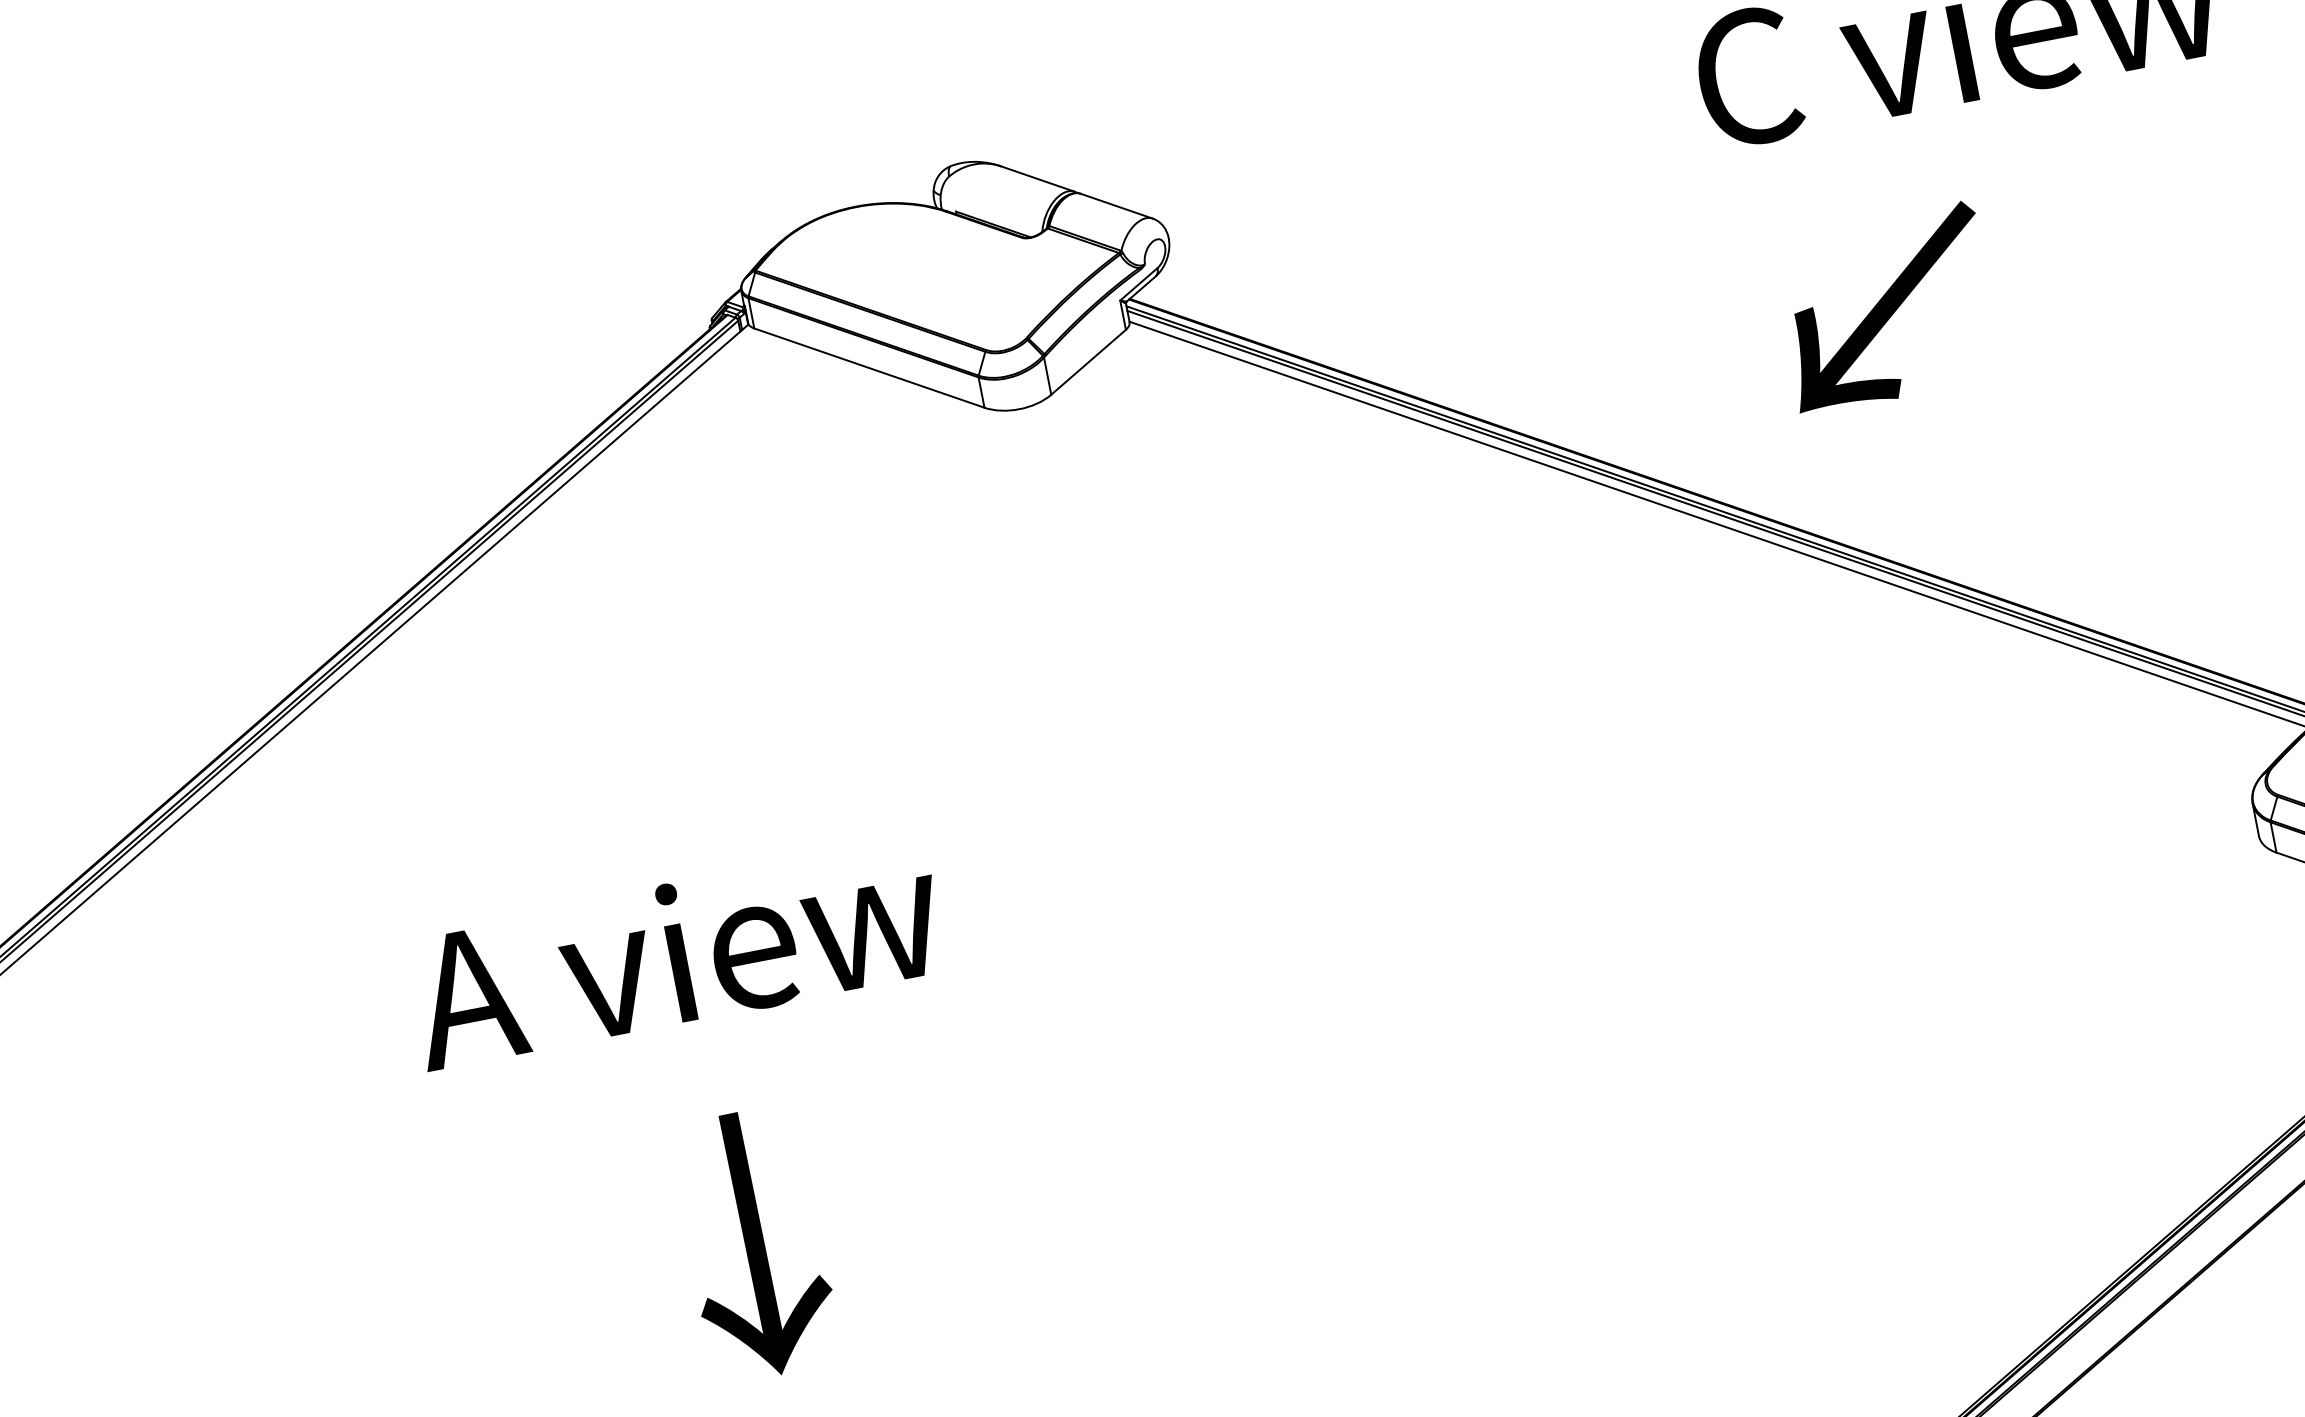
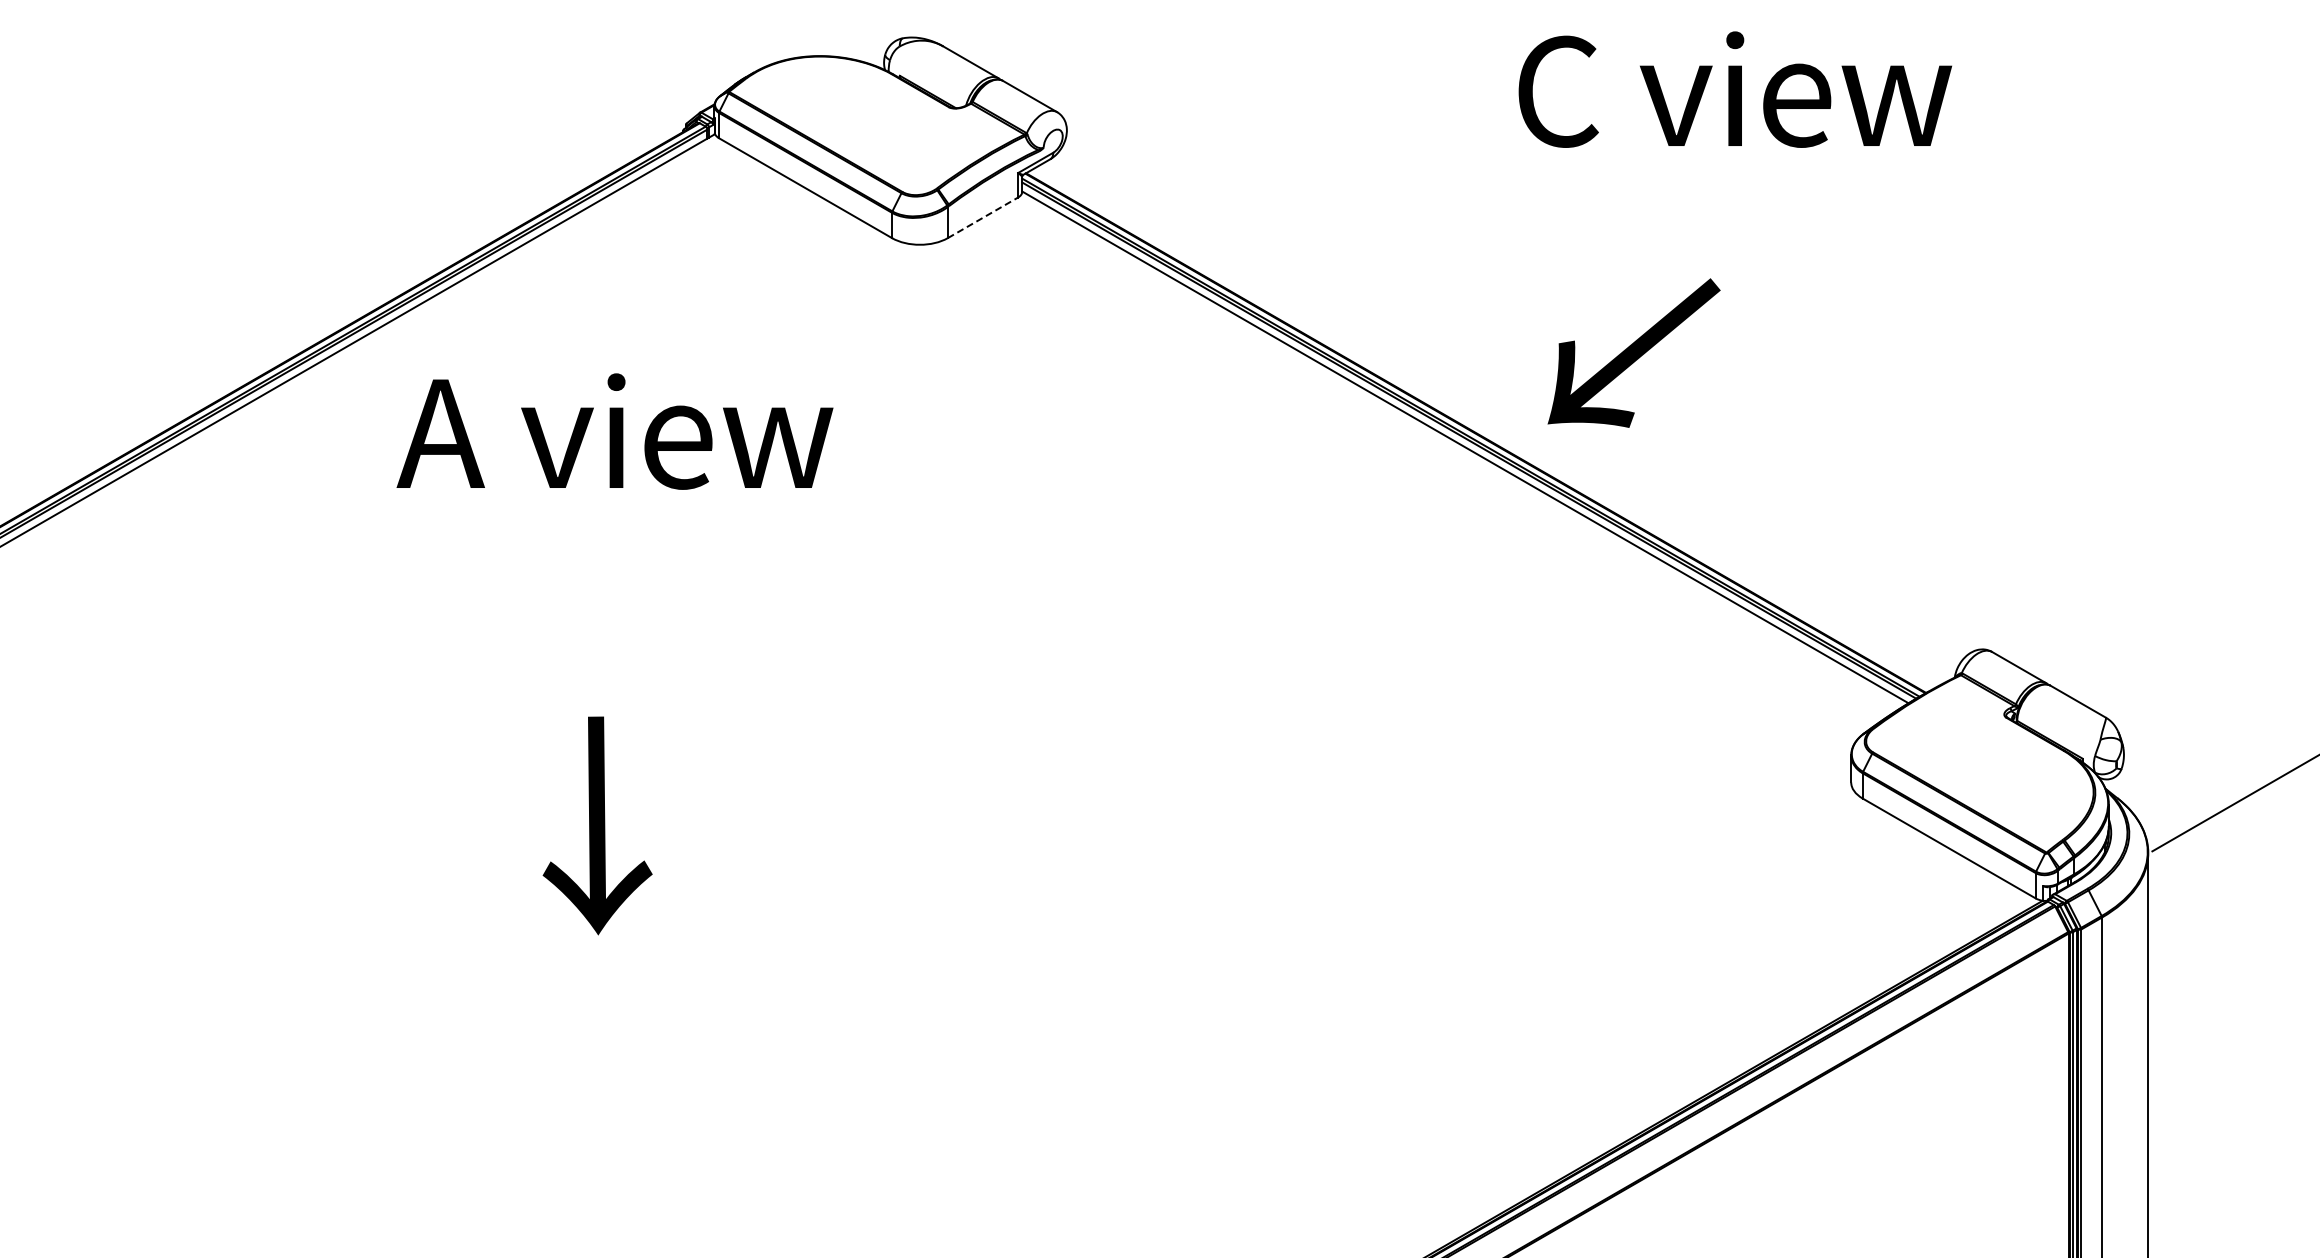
text: (1885, 307) -> (1633, 352), moved
line: (1087, 362) -> (982, 217), solid -> dashed
text: (675, 953) -> (614, 431), moved
text: (755, 1243) -> (597, 825), moved

